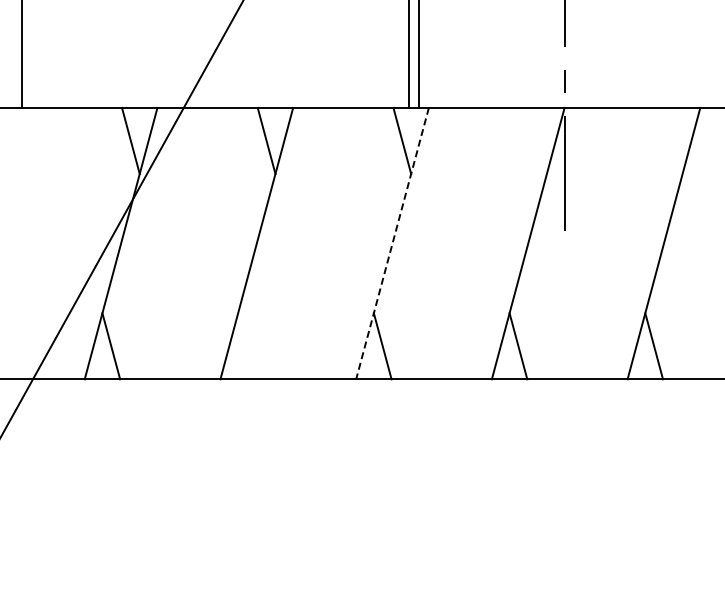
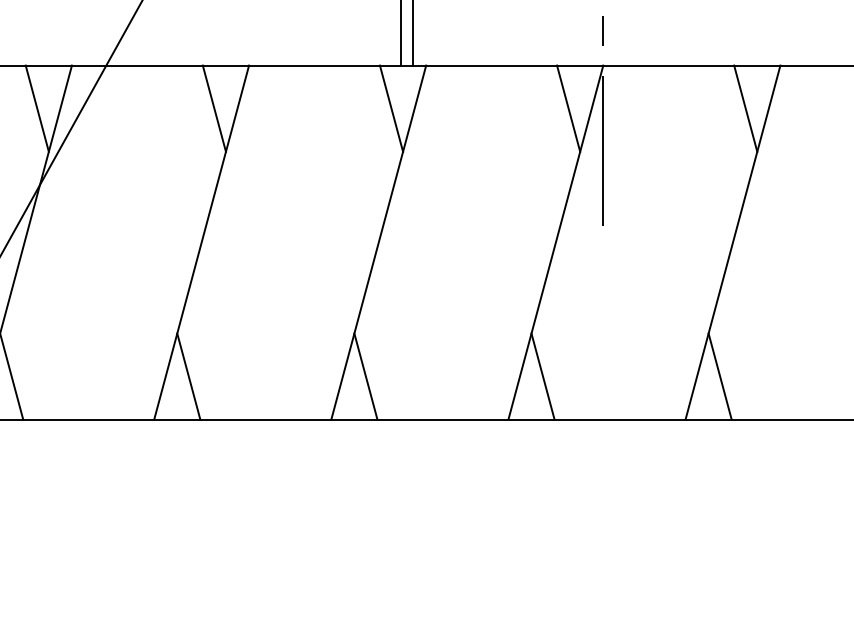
line: (537, 140) -> (567, 108), added
line: (673, 140) -> (745, 108), added
line: (392, 243) -> (378, 242), dashed -> solid
line: (246, 346) -> (188, 376), added

